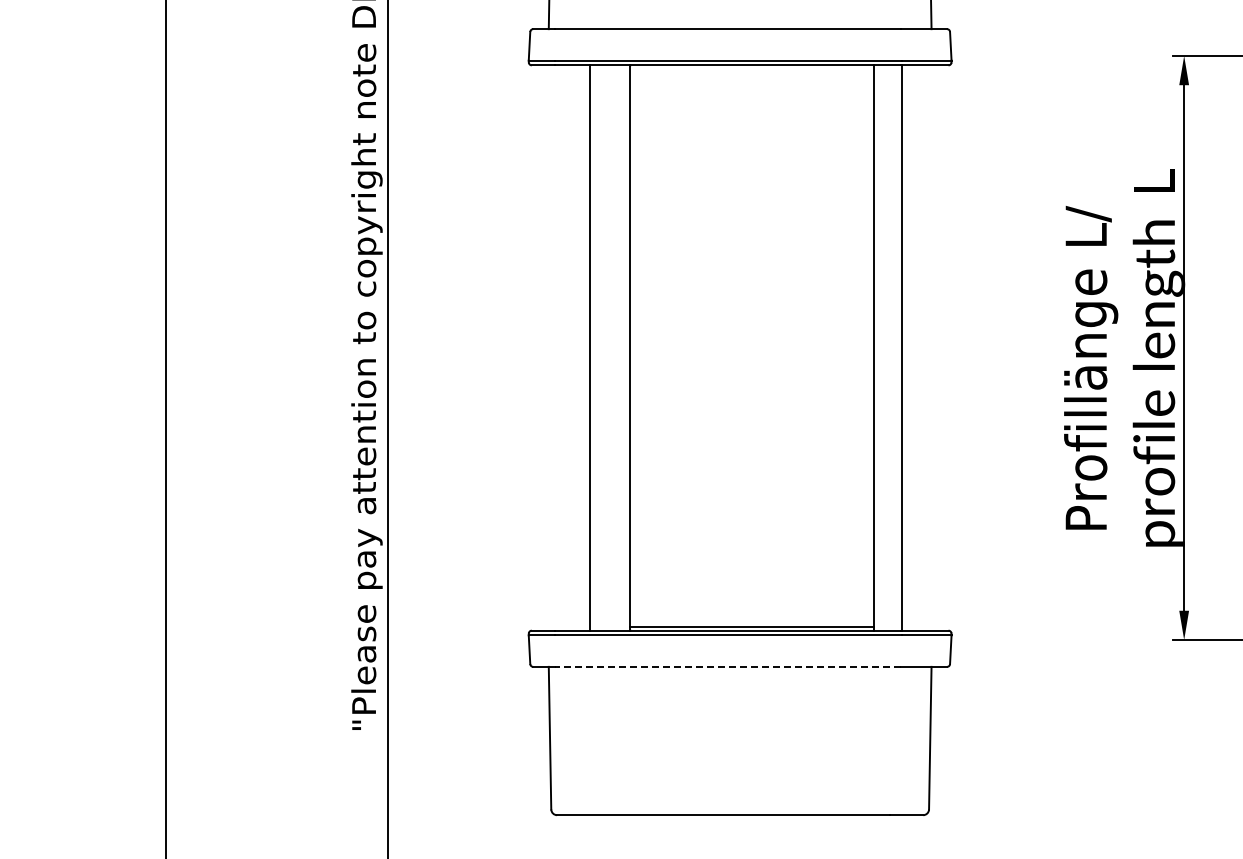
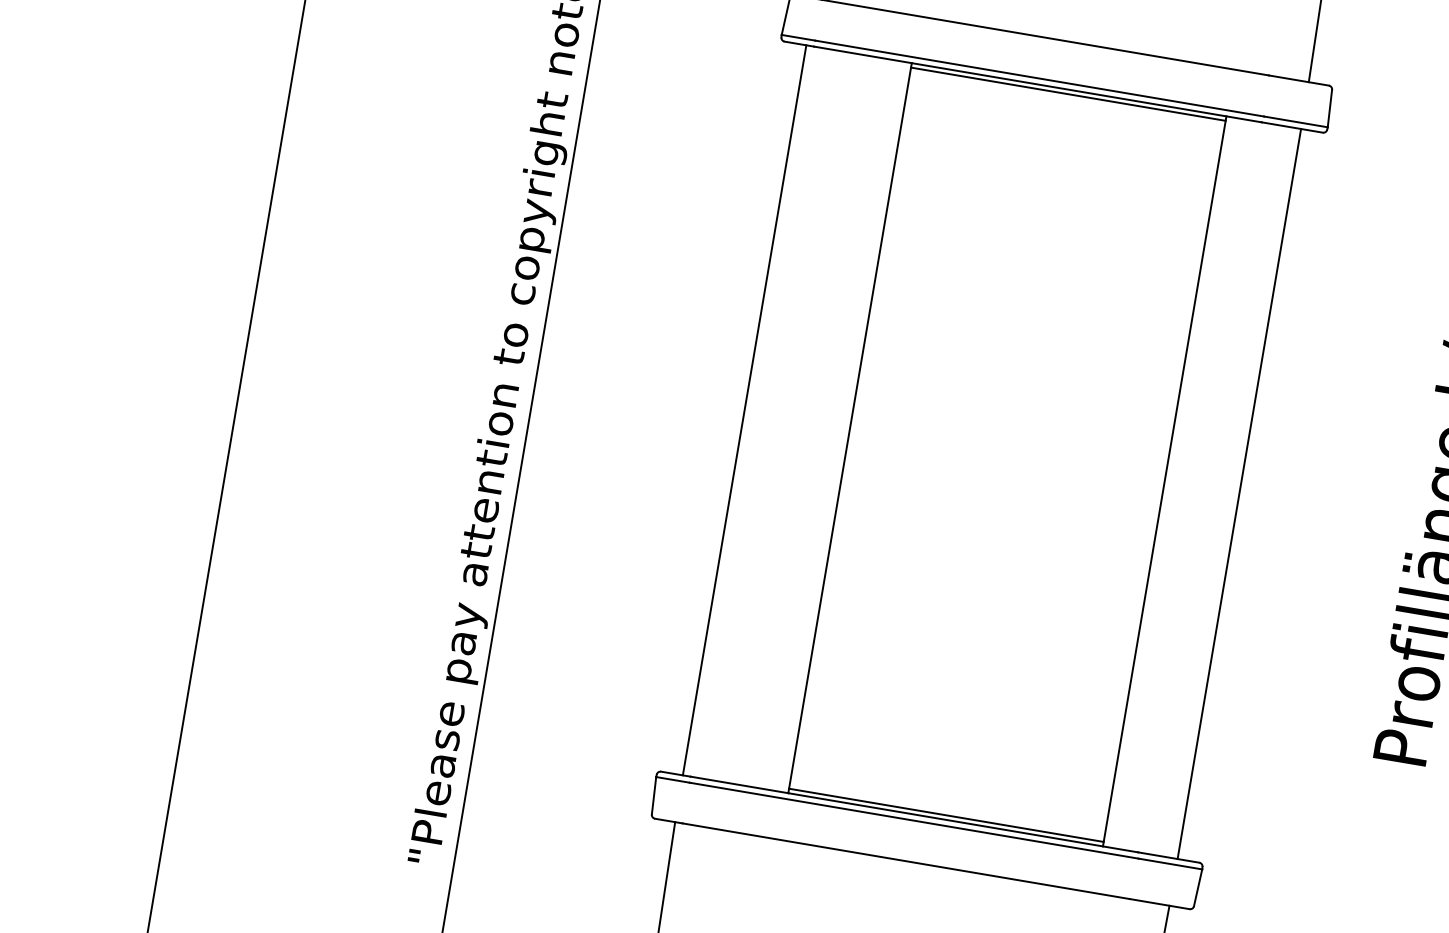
line: (751, 68) -> (1067, 93), added
line: (589, 347) -> (744, 409), moved
line: (901, 347) -> (1239, 493), moved
line: (727, 666) -> (906, 860), dashed -> solid

